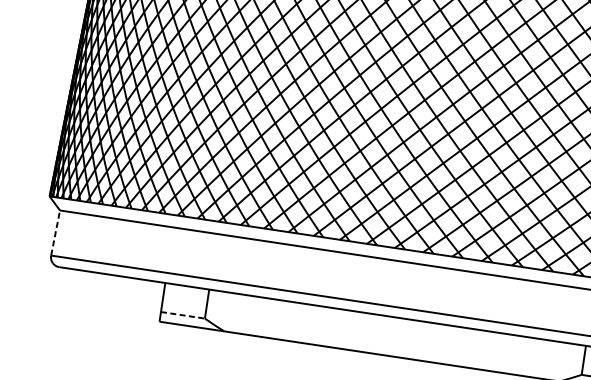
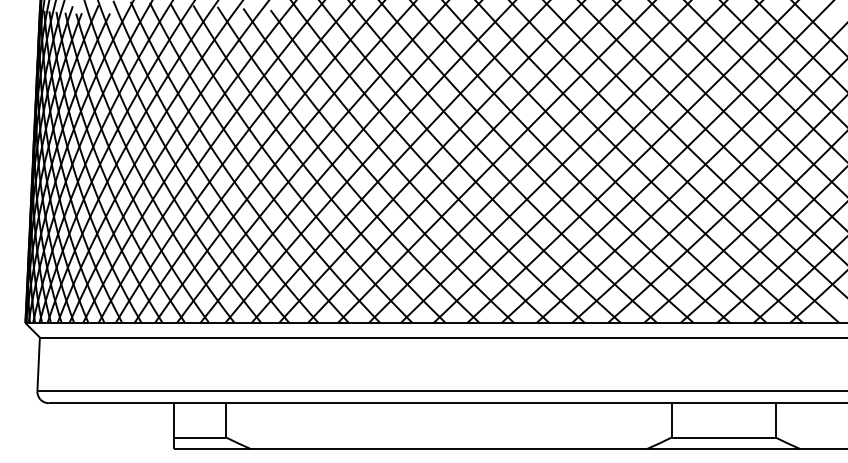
line: (55, 233) -> (38, 364), dashed -> solid
line: (183, 315) -> (200, 437), dashed -> solid

